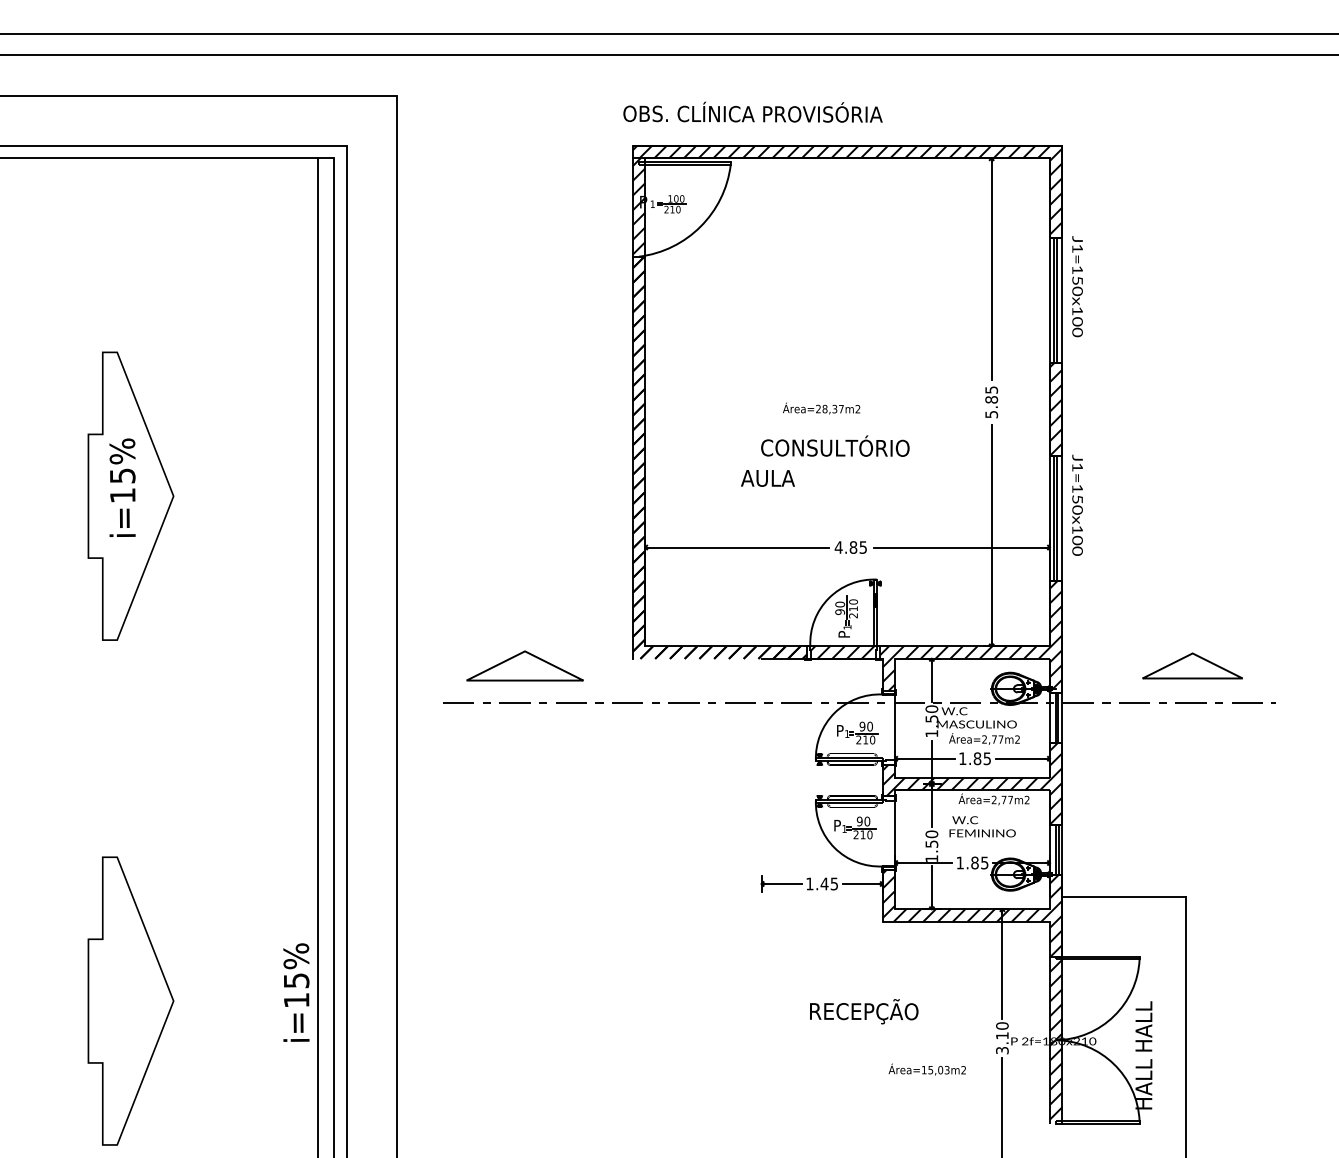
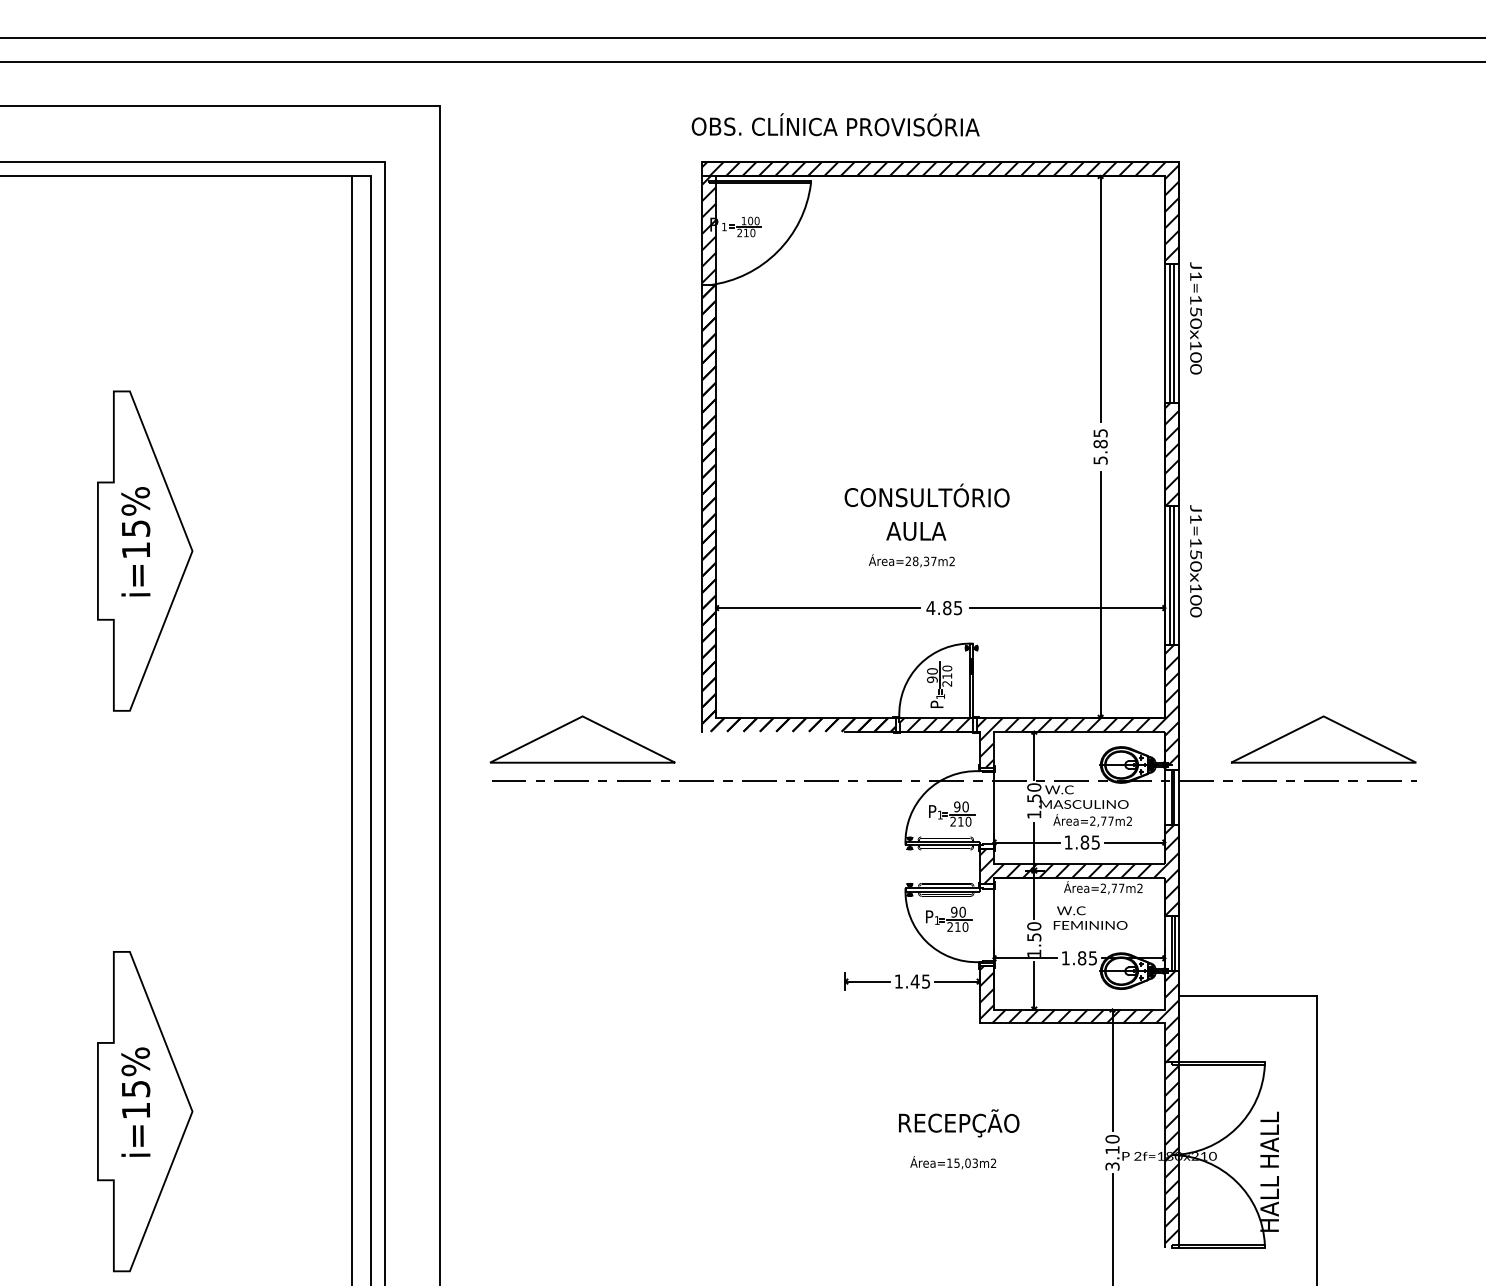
text: (821, 408) -> (911, 560), moved
text: (768, 478) -> (916, 531), moved
part: (524, 665) -> (582, 739), size x1.43
part: (1192, 665) -> (1323, 739), size x1.67
text: (296, 992) -> (135, 1101), moved
text: (927, 1069) -> (953, 1162), moved

